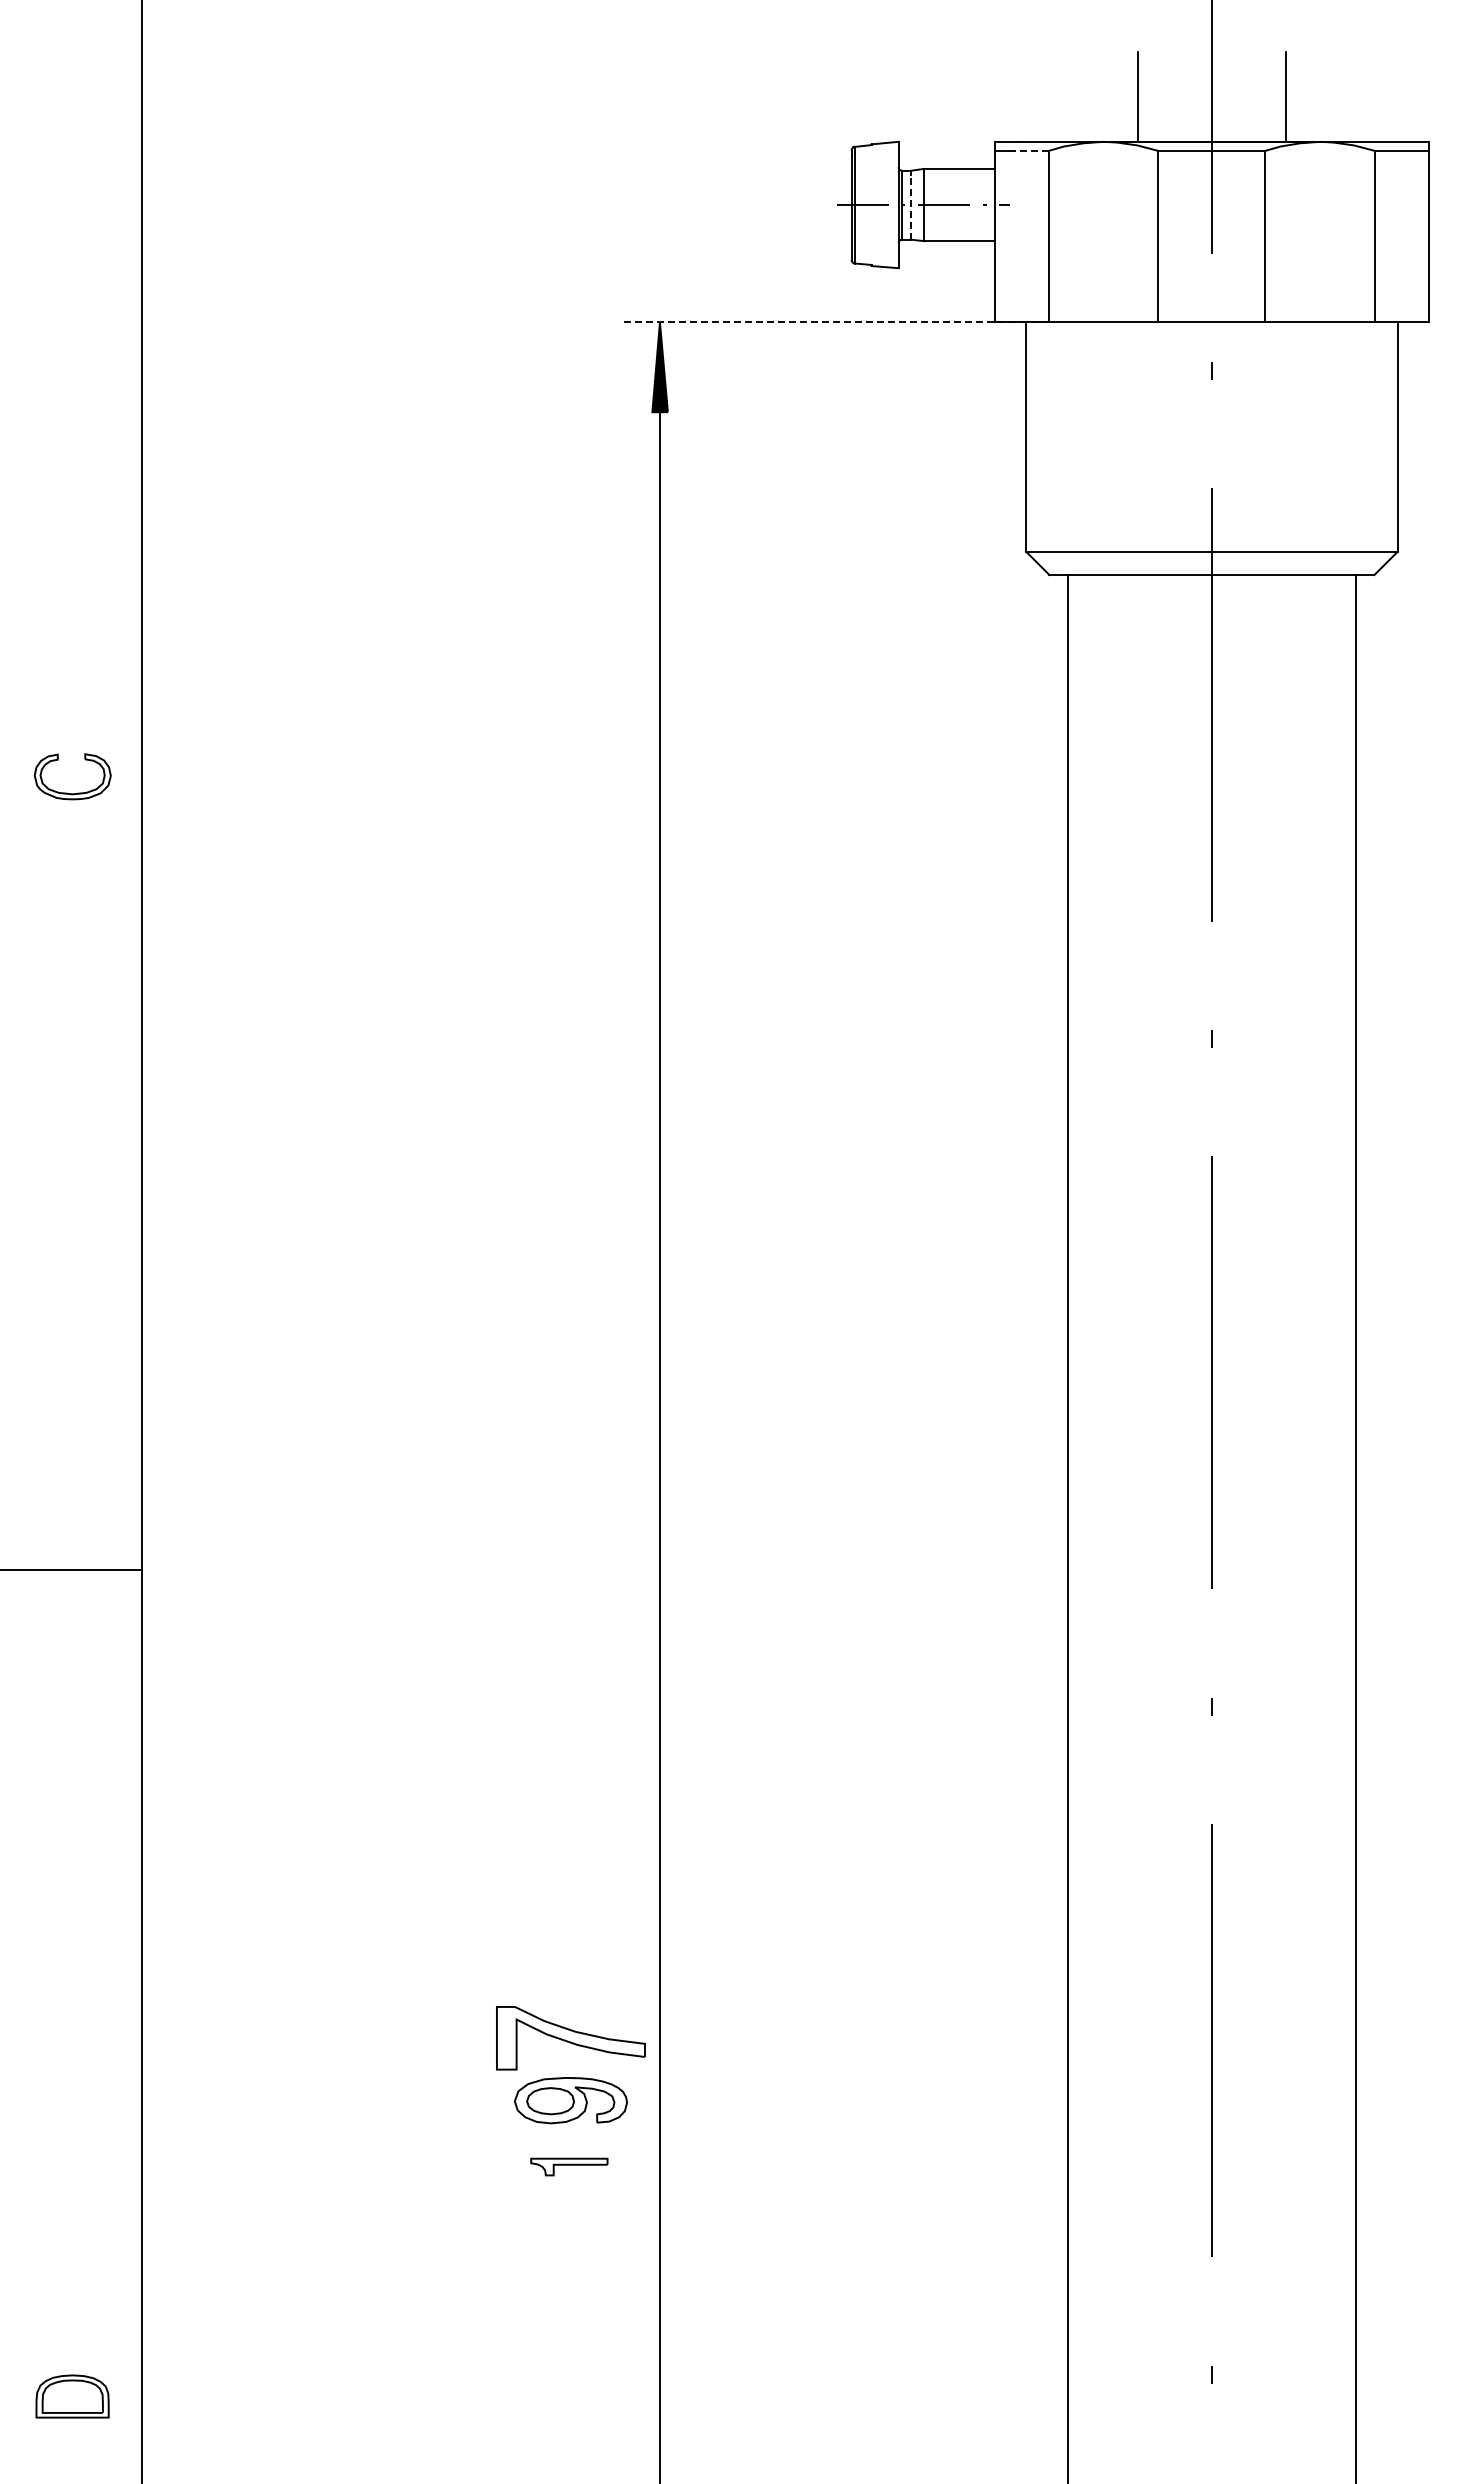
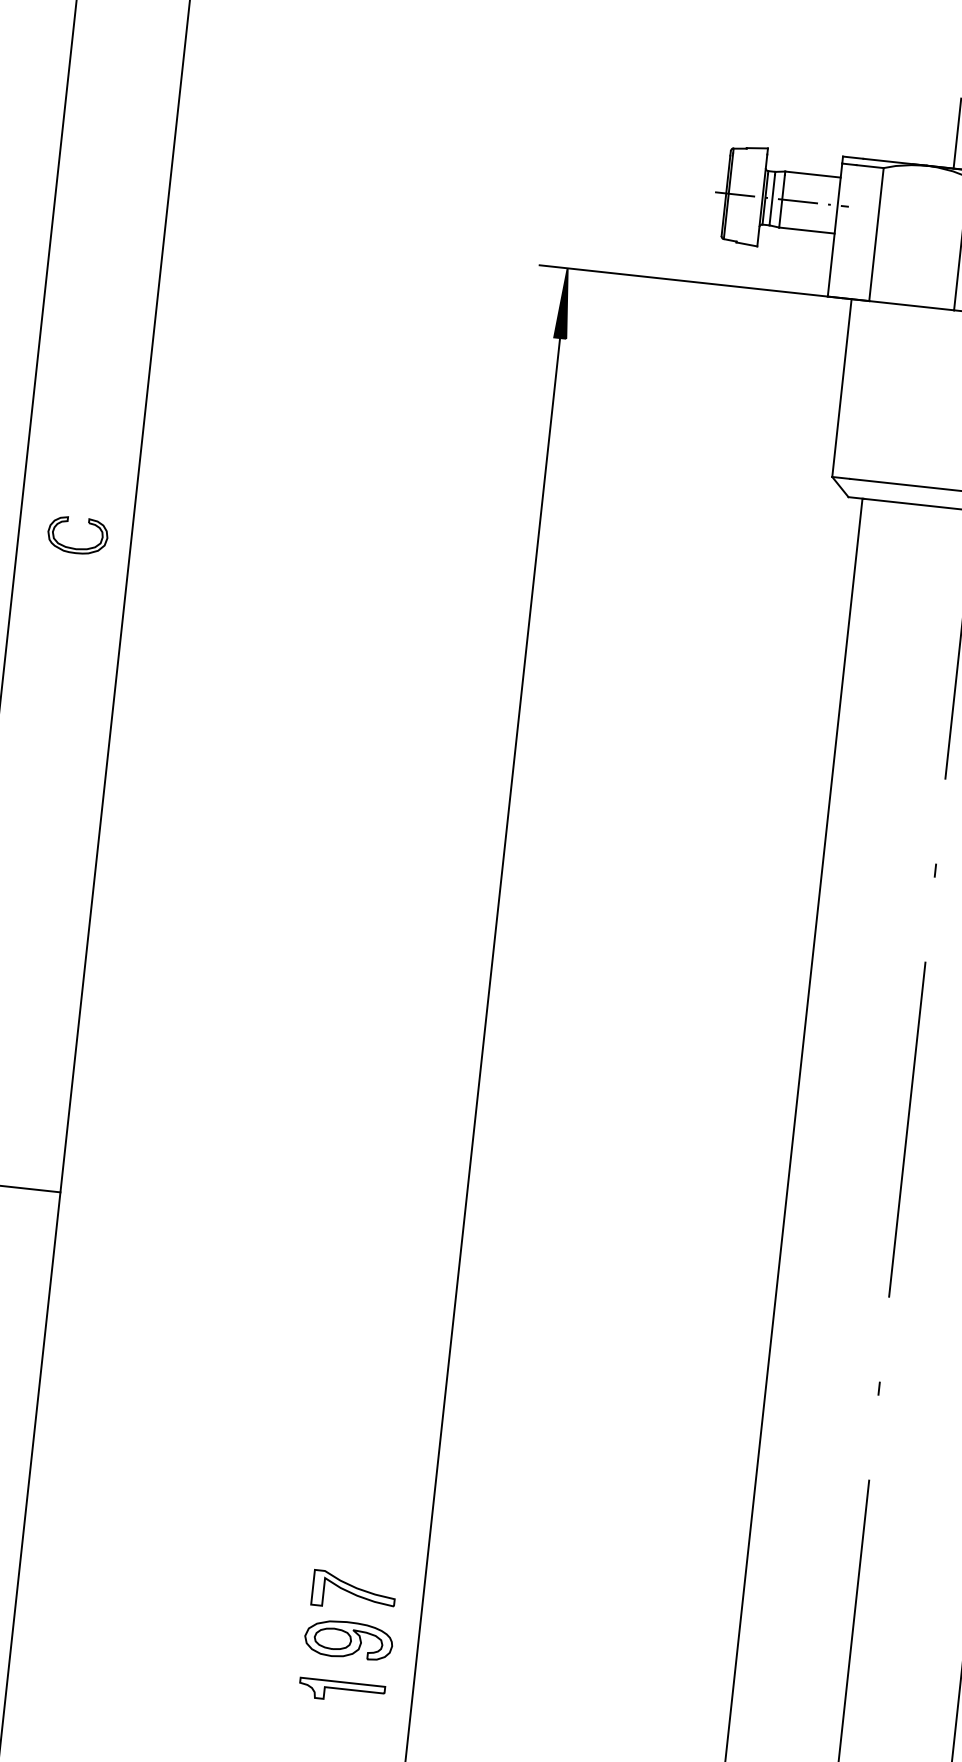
line: (1031, 150) -> (870, 166), dashed -> solid
line: (911, 206) -> (772, 199), dashed -> solid
line: (835, 322) -> (703, 283), dashed -> solid
part: (67, 792) -> (72, 547), moved
part: (570, 2037) -> (353, 1591), size x0.71
part: (569, 2166) -> (342, 1691), size x1.43

